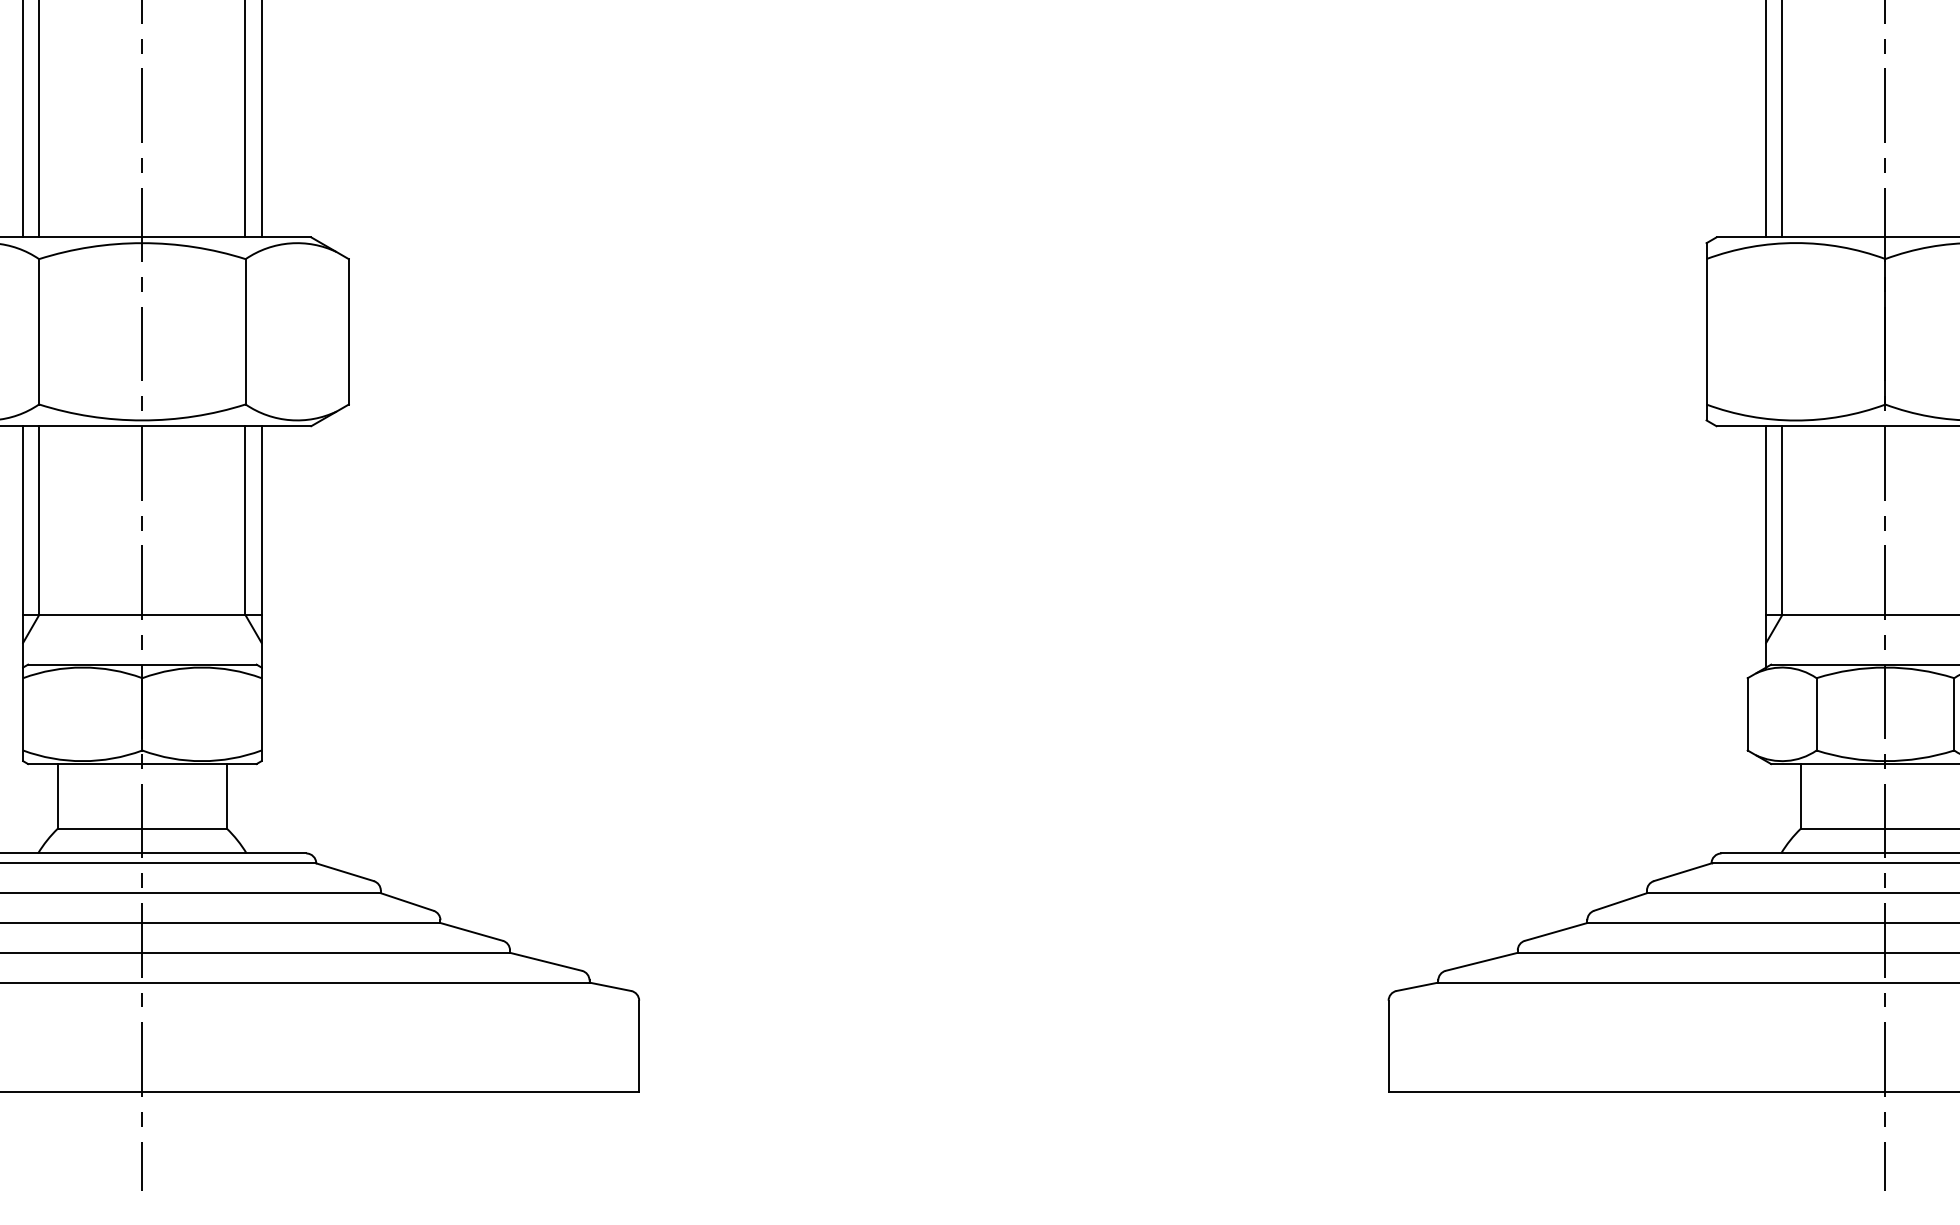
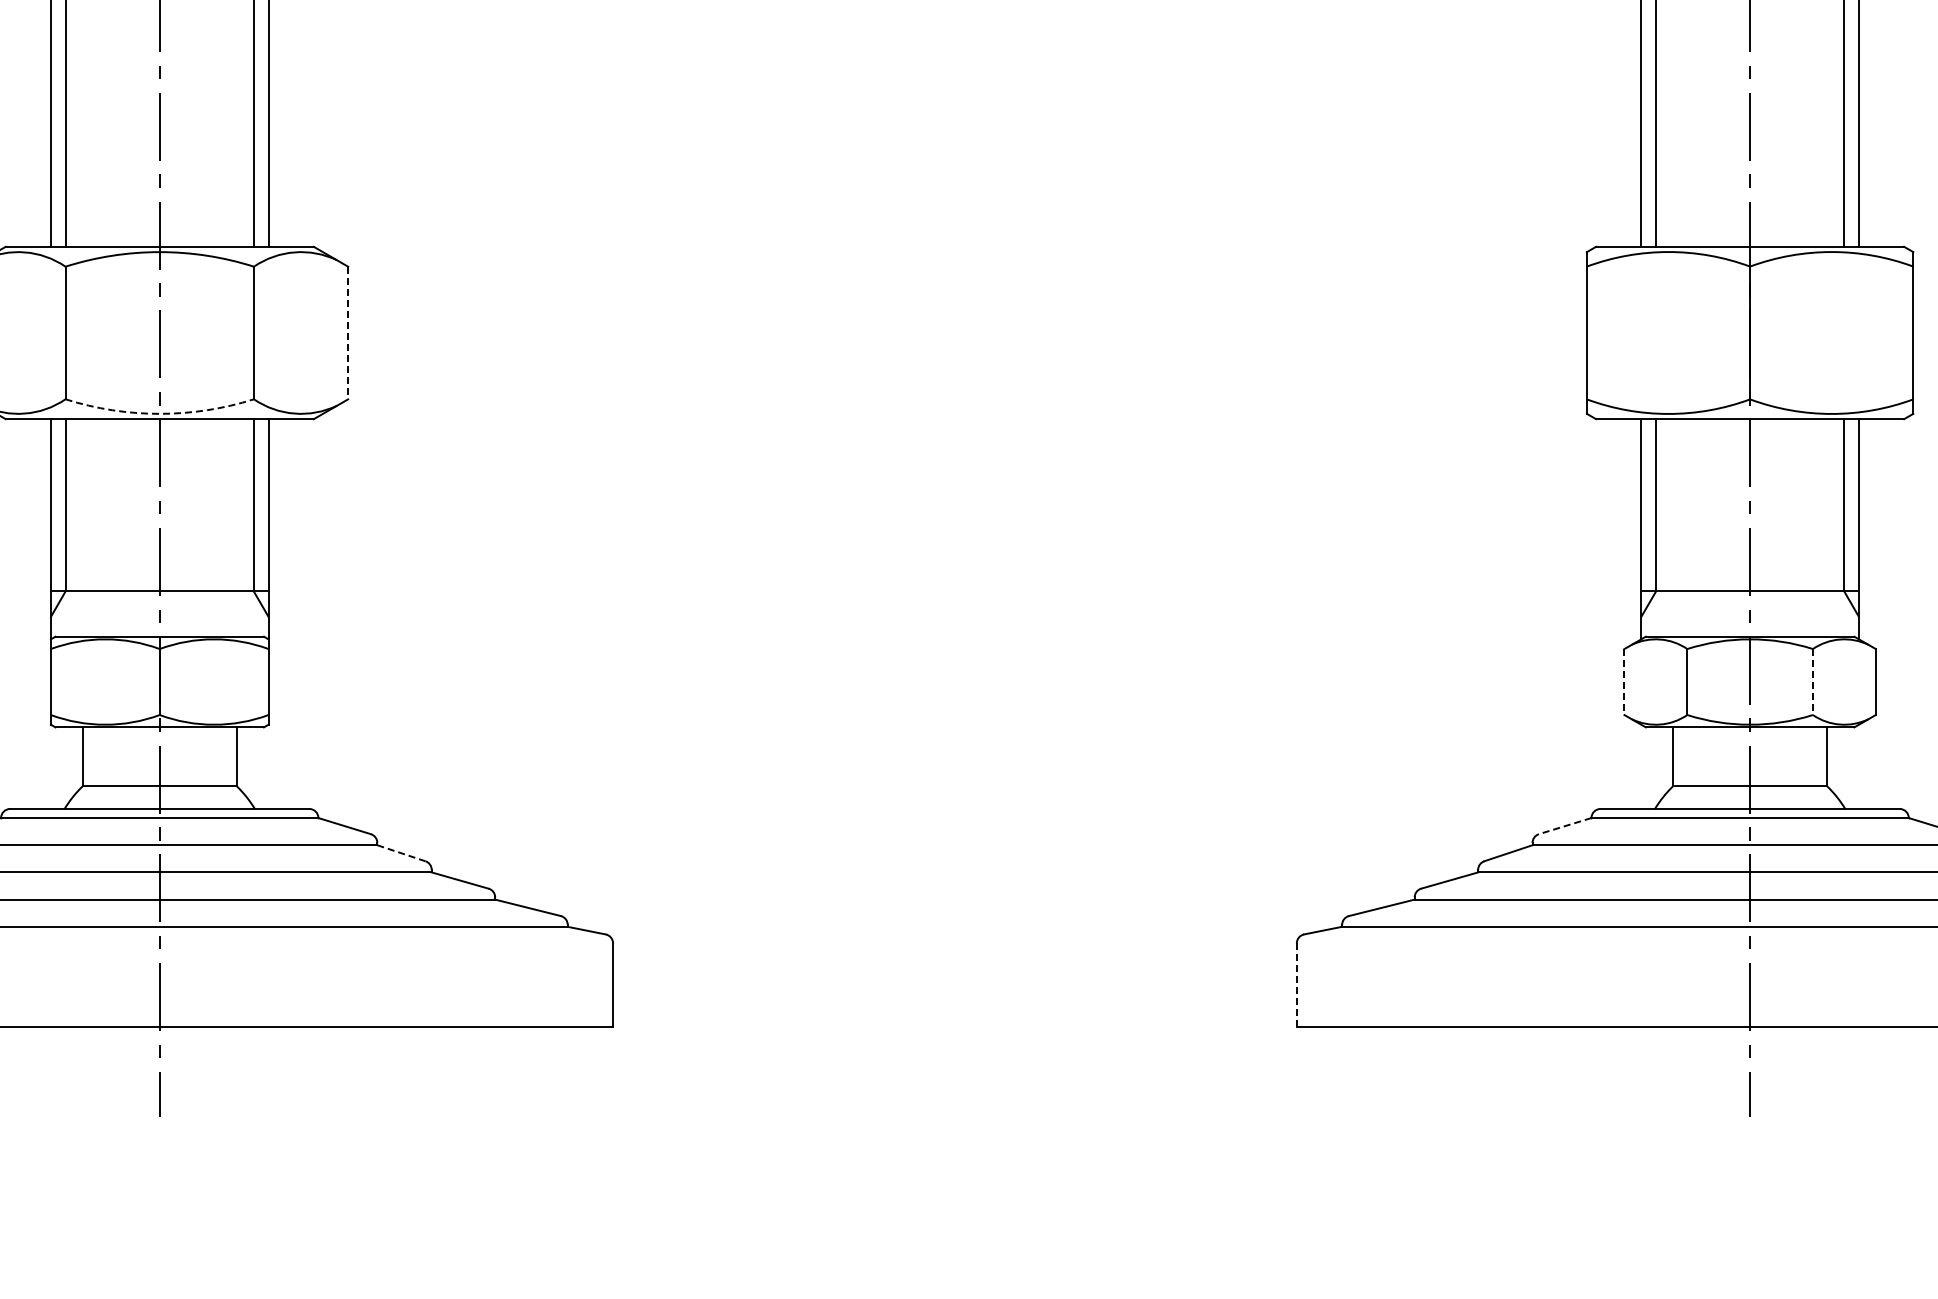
line: (349, 332) -> (348, 333), solid -> dashed
arc: (142, 420) -> (159, 413), solid -> dashed
line: (1747, 714) -> (1624, 682), solid -> dashed
line: (1953, 714) -> (1812, 682), solid -> dashed
line: (1681, 872) -> (1564, 826), solid -> dashed
line: (407, 902) -> (401, 853), solid -> dashed
line: (1388, 1045) -> (1296, 984), solid -> dashed

